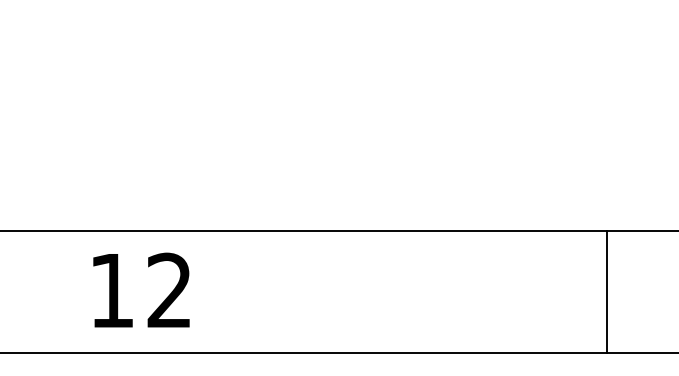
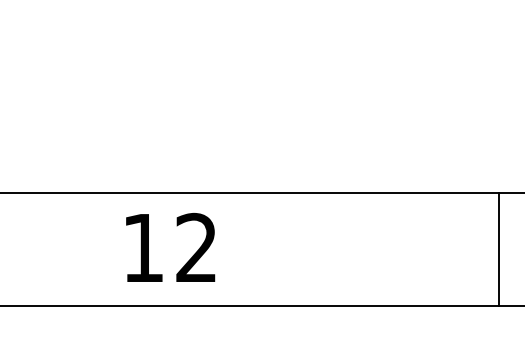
text: (141, 289) -> (170, 246), moved
line: (607, 291) -> (499, 248), moved

